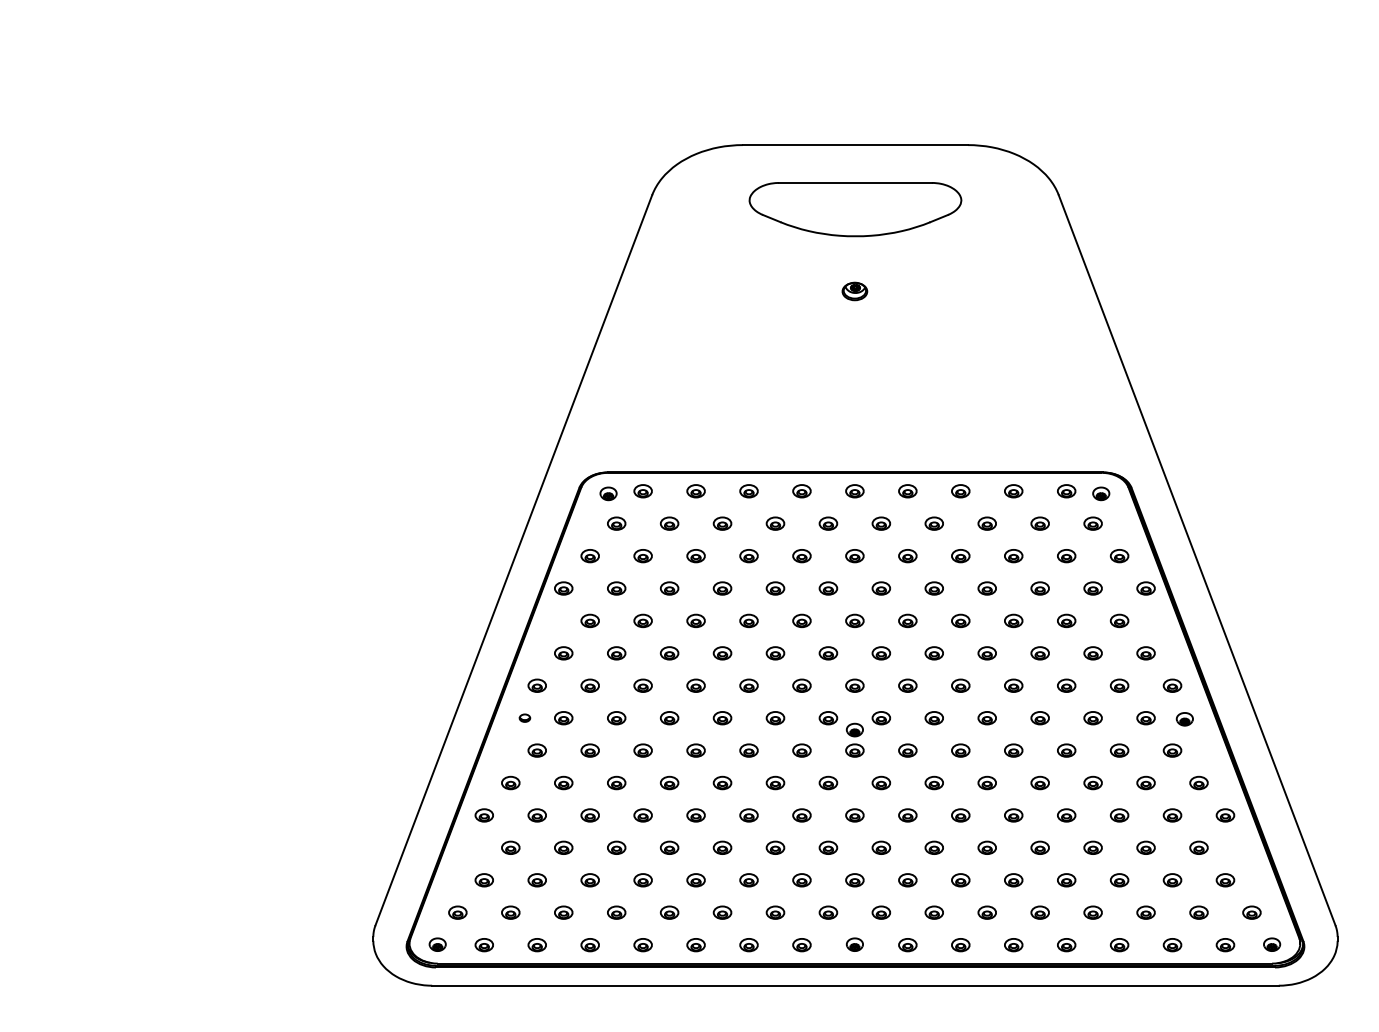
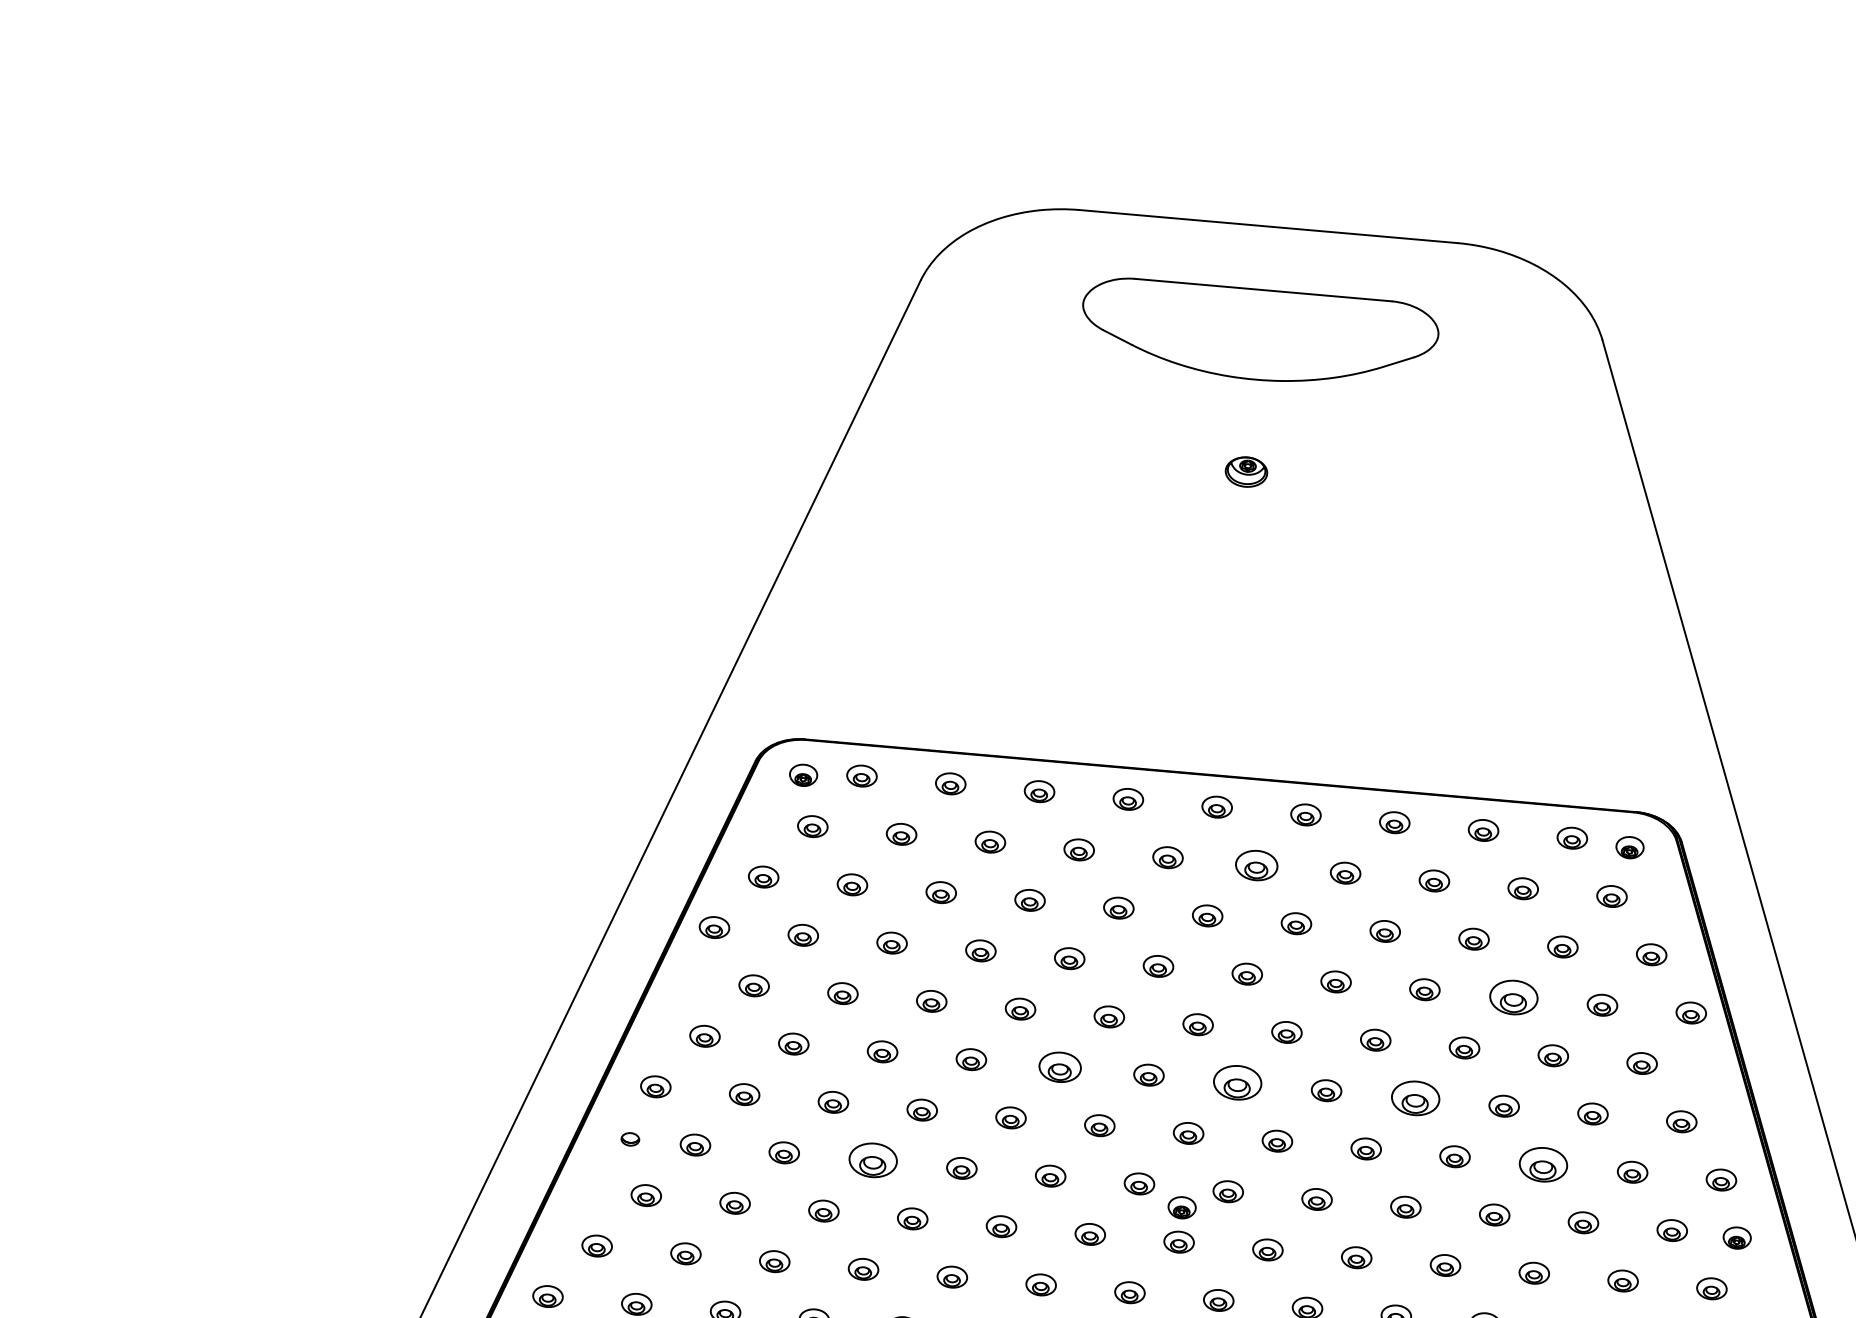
part: (881, 523) -> (1257, 865), size x1.4
part: (1039, 588) -> (1512, 997), size x1.6
part: (775, 653) -> (1060, 1067), size x1.4
part: (881, 653) -> (1237, 1083), size x1.6
part: (986, 653) -> (1414, 1098), size x1.6
part: (1066, 685) -> (1543, 1164), size x1.6
part: (669, 718) -> (872, 1161), size x1.6

